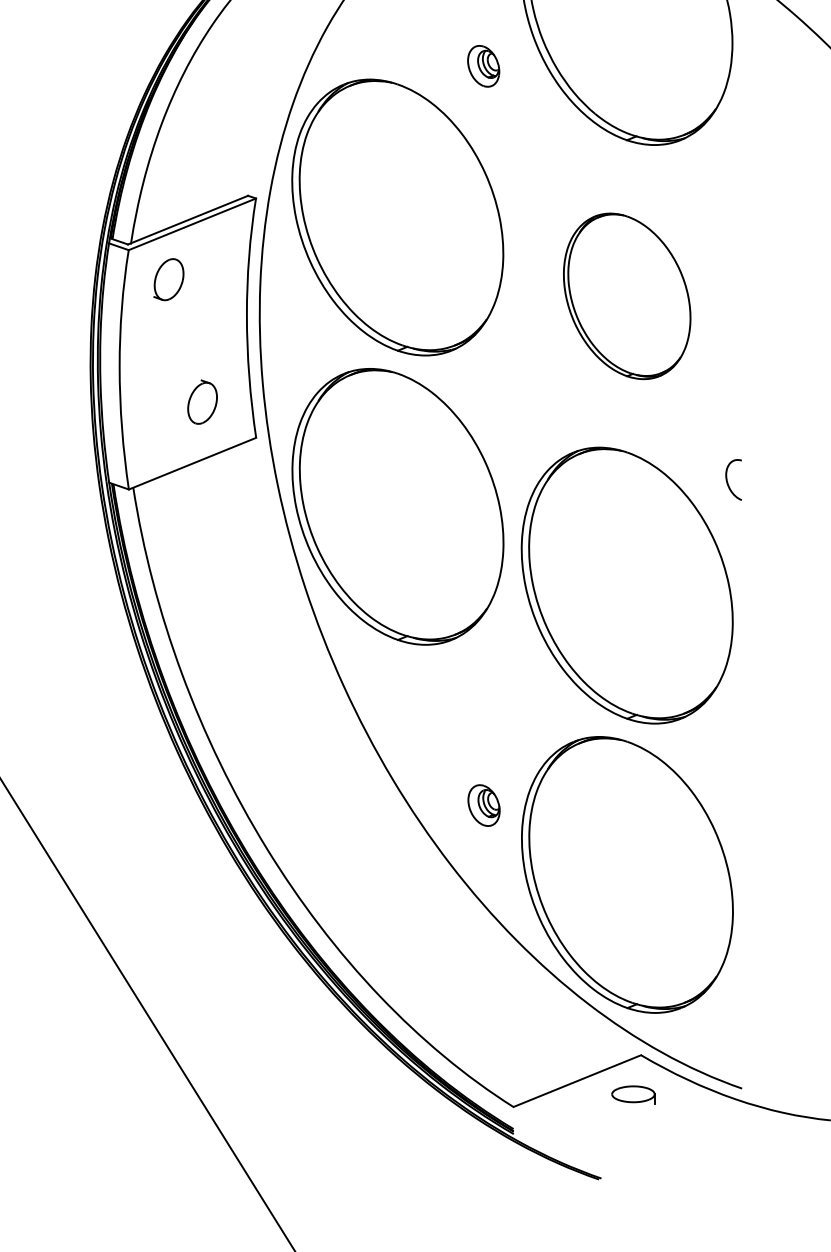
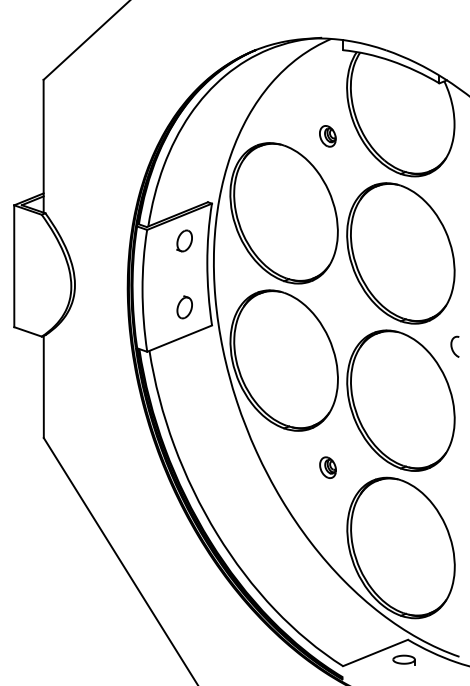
part: (168, 278) -> (184, 240), moved
part: (626, 296) -> (400, 253), size x1.67
part: (482, 805) -> (327, 467), moved

